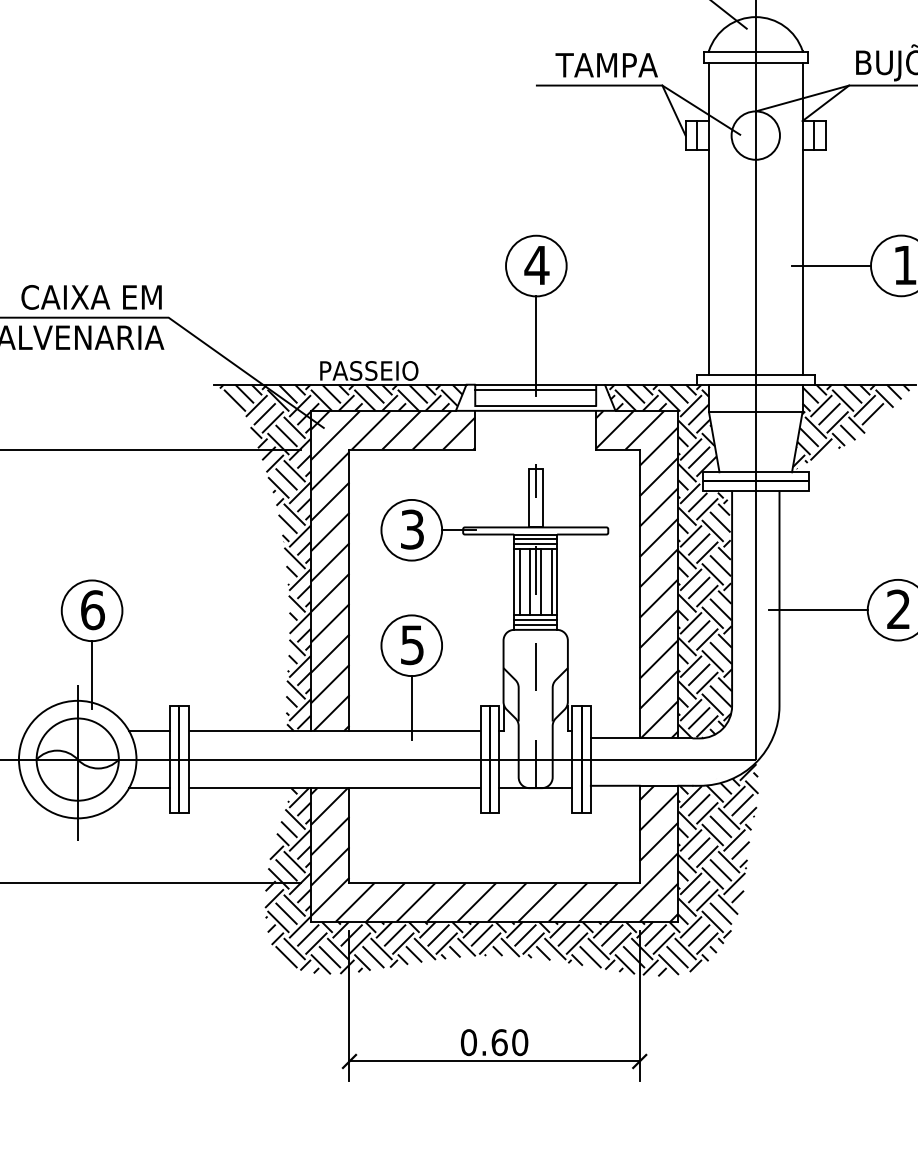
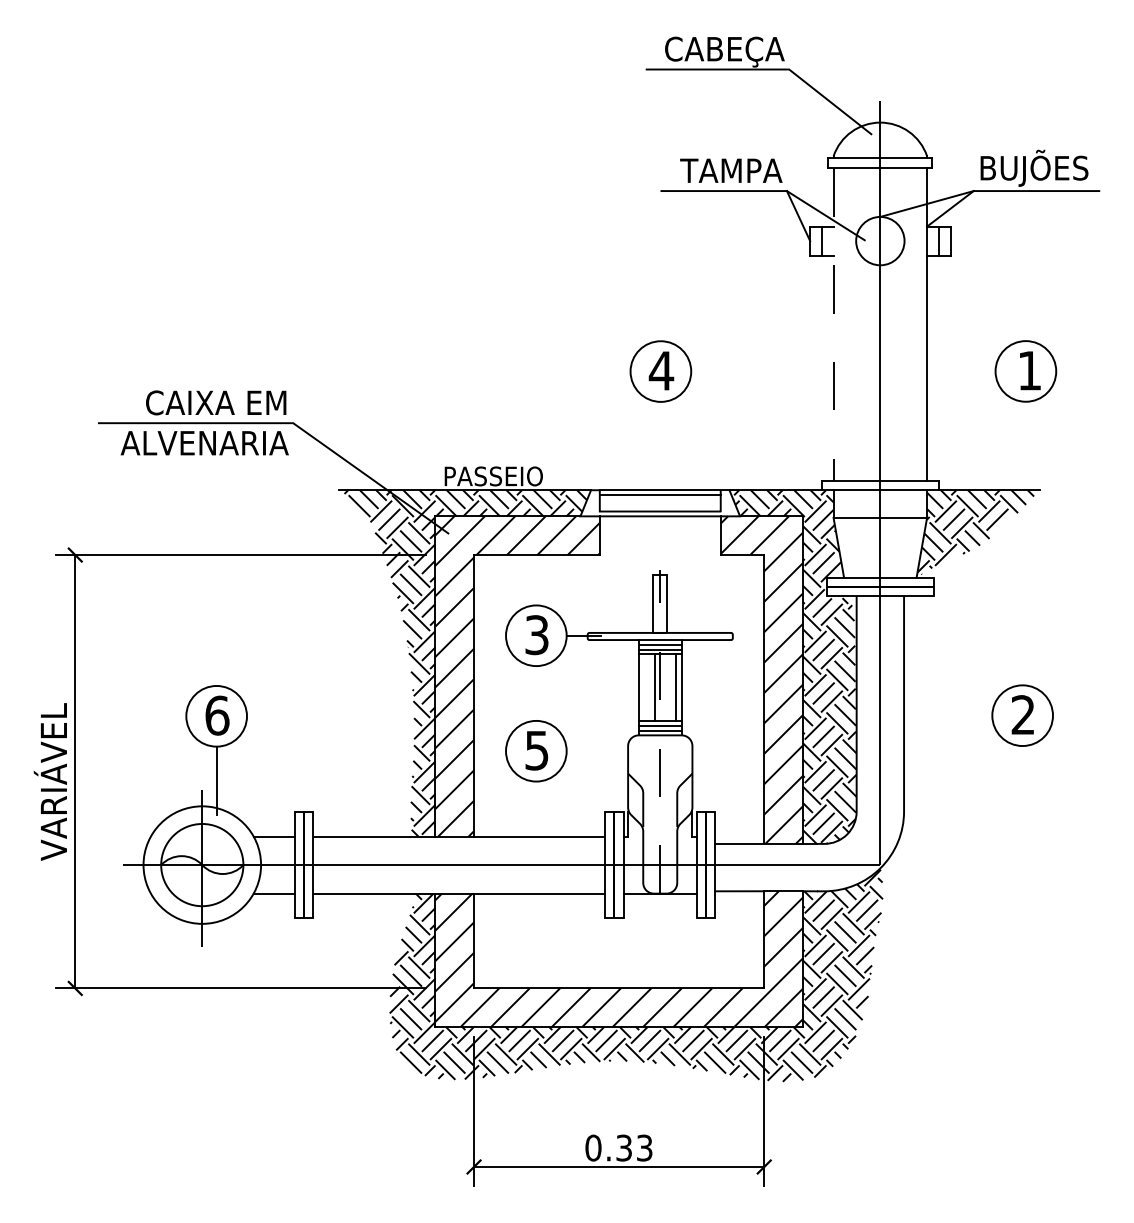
line: (708, 220) -> (833, 325), solid -> dashed
line: (830, 266) -> (955, 371), removed
line: (535, 346) -> (660, 451), removed
line: (519, 582) -> (644, 687), removed
line: (540, 582) -> (665, 687), removed
line: (817, 610) -> (942, 715), removed
line: (411, 708) -> (536, 813), removed
text: (509, 1042) -> (634, 1147), 0.60 -> 0.33

